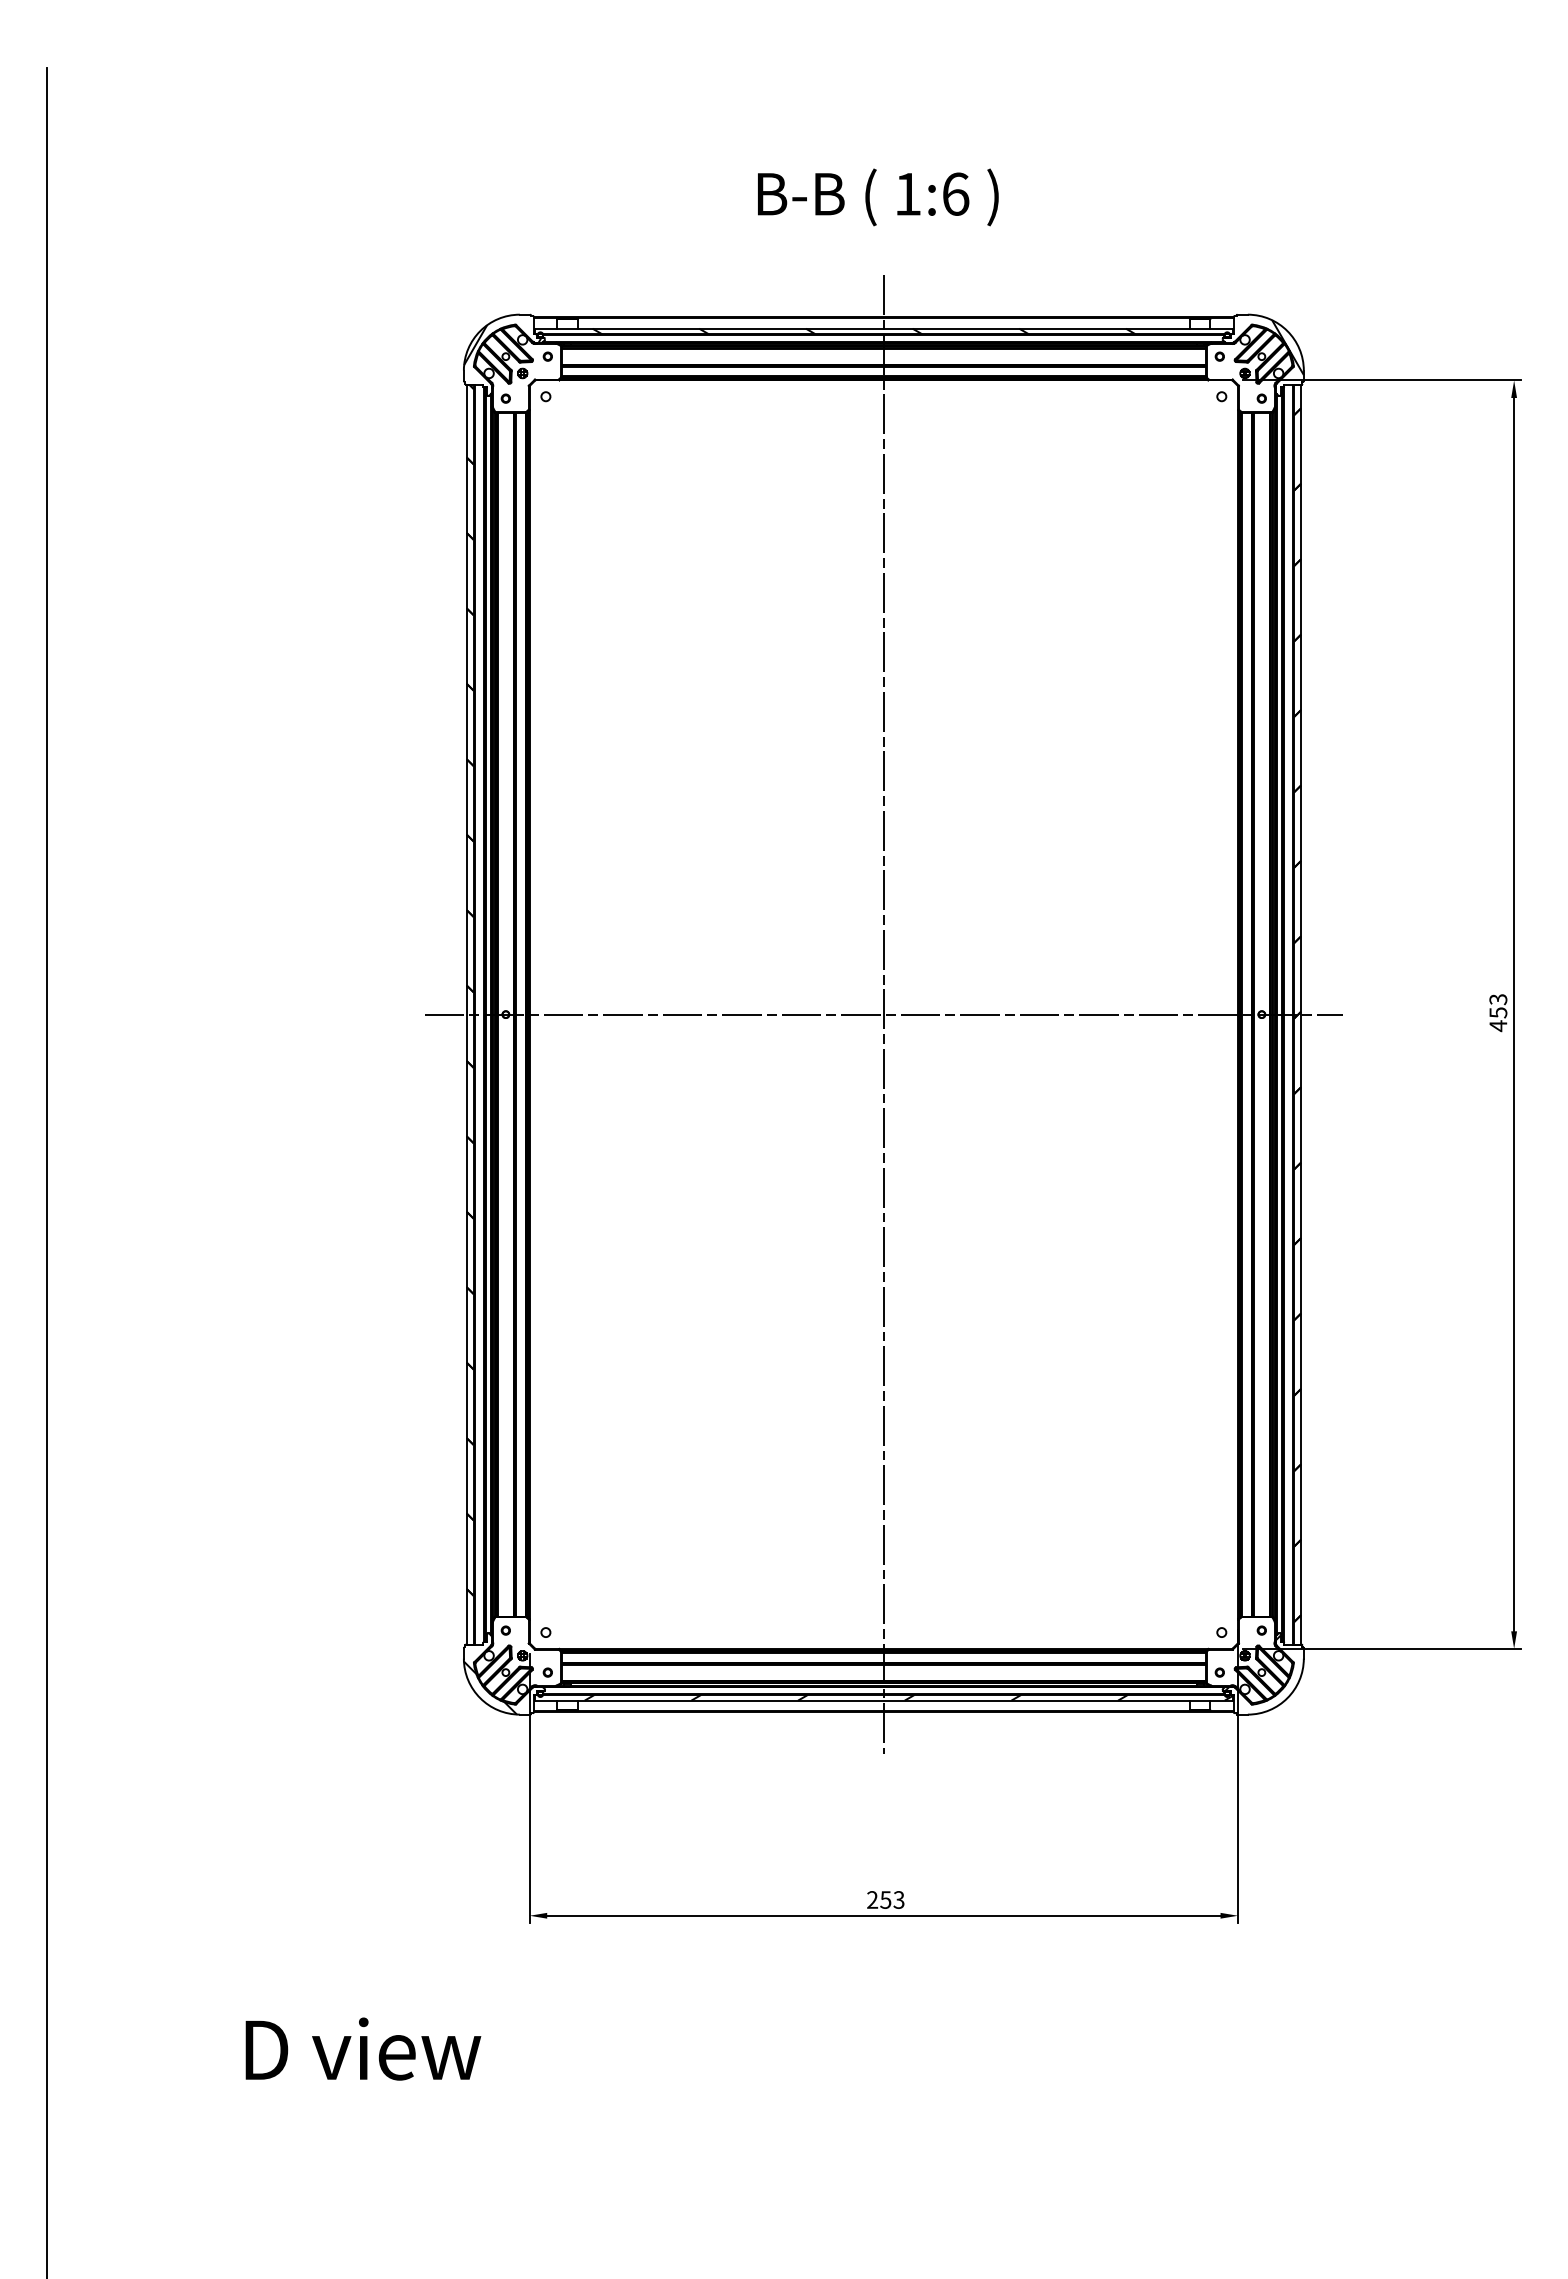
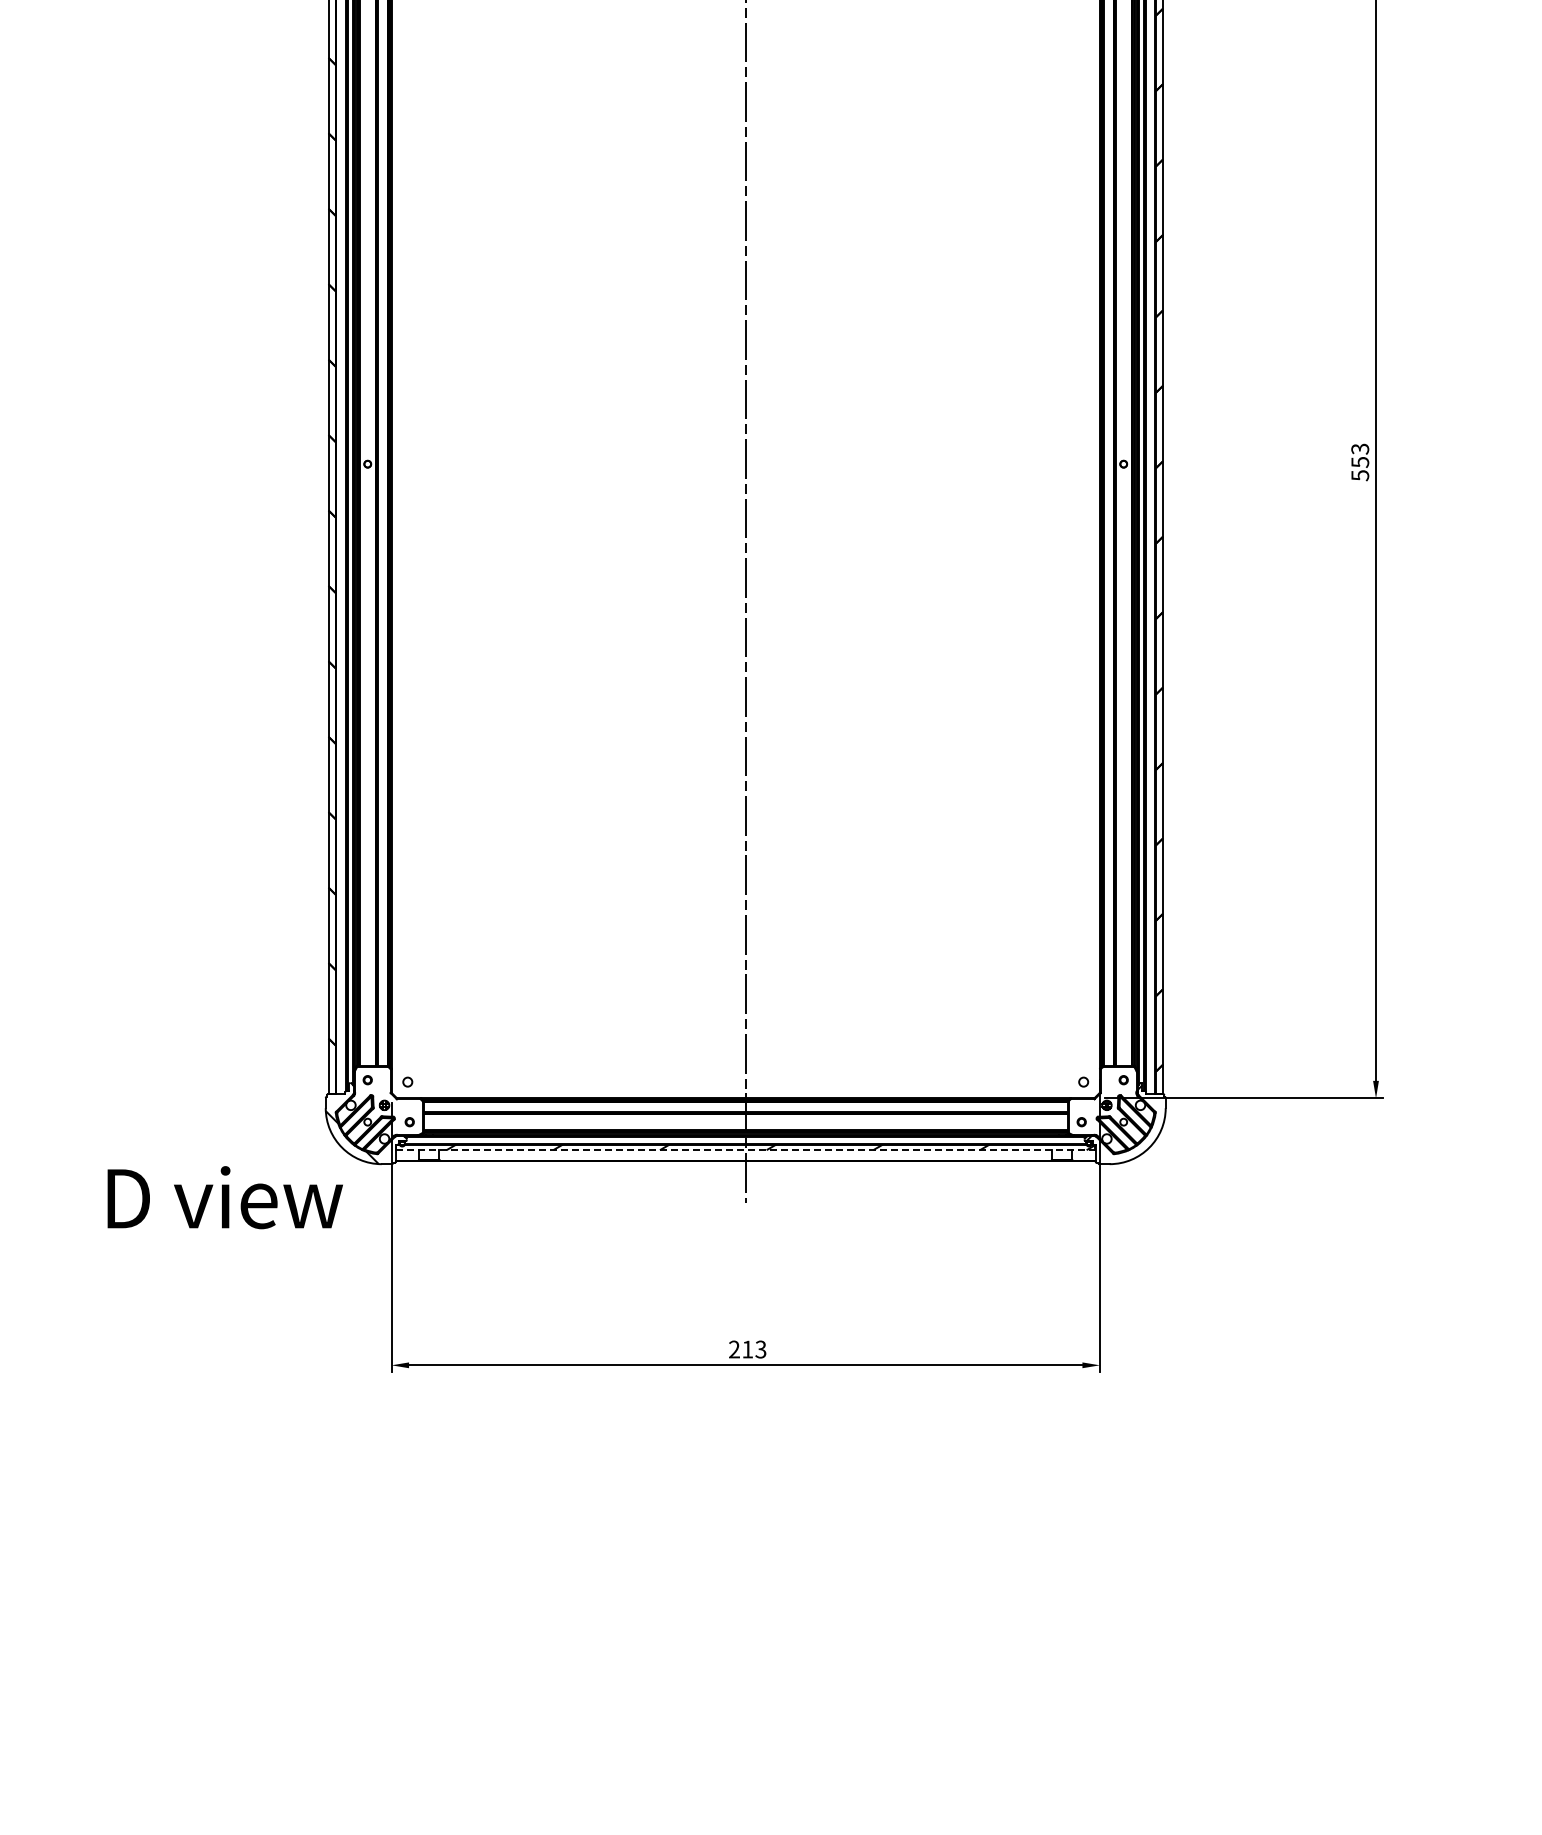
line: (883, 1014) -> (745, 464), removed
text: (1498, 1026) -> (1360, 476), 453 -> 553
line: (884, 1700) -> (746, 1150), solid -> dashed
text: (885, 1899) -> (747, 1349), 253 -> 213
text: (363, 2048) -> (225, 1197), moved

